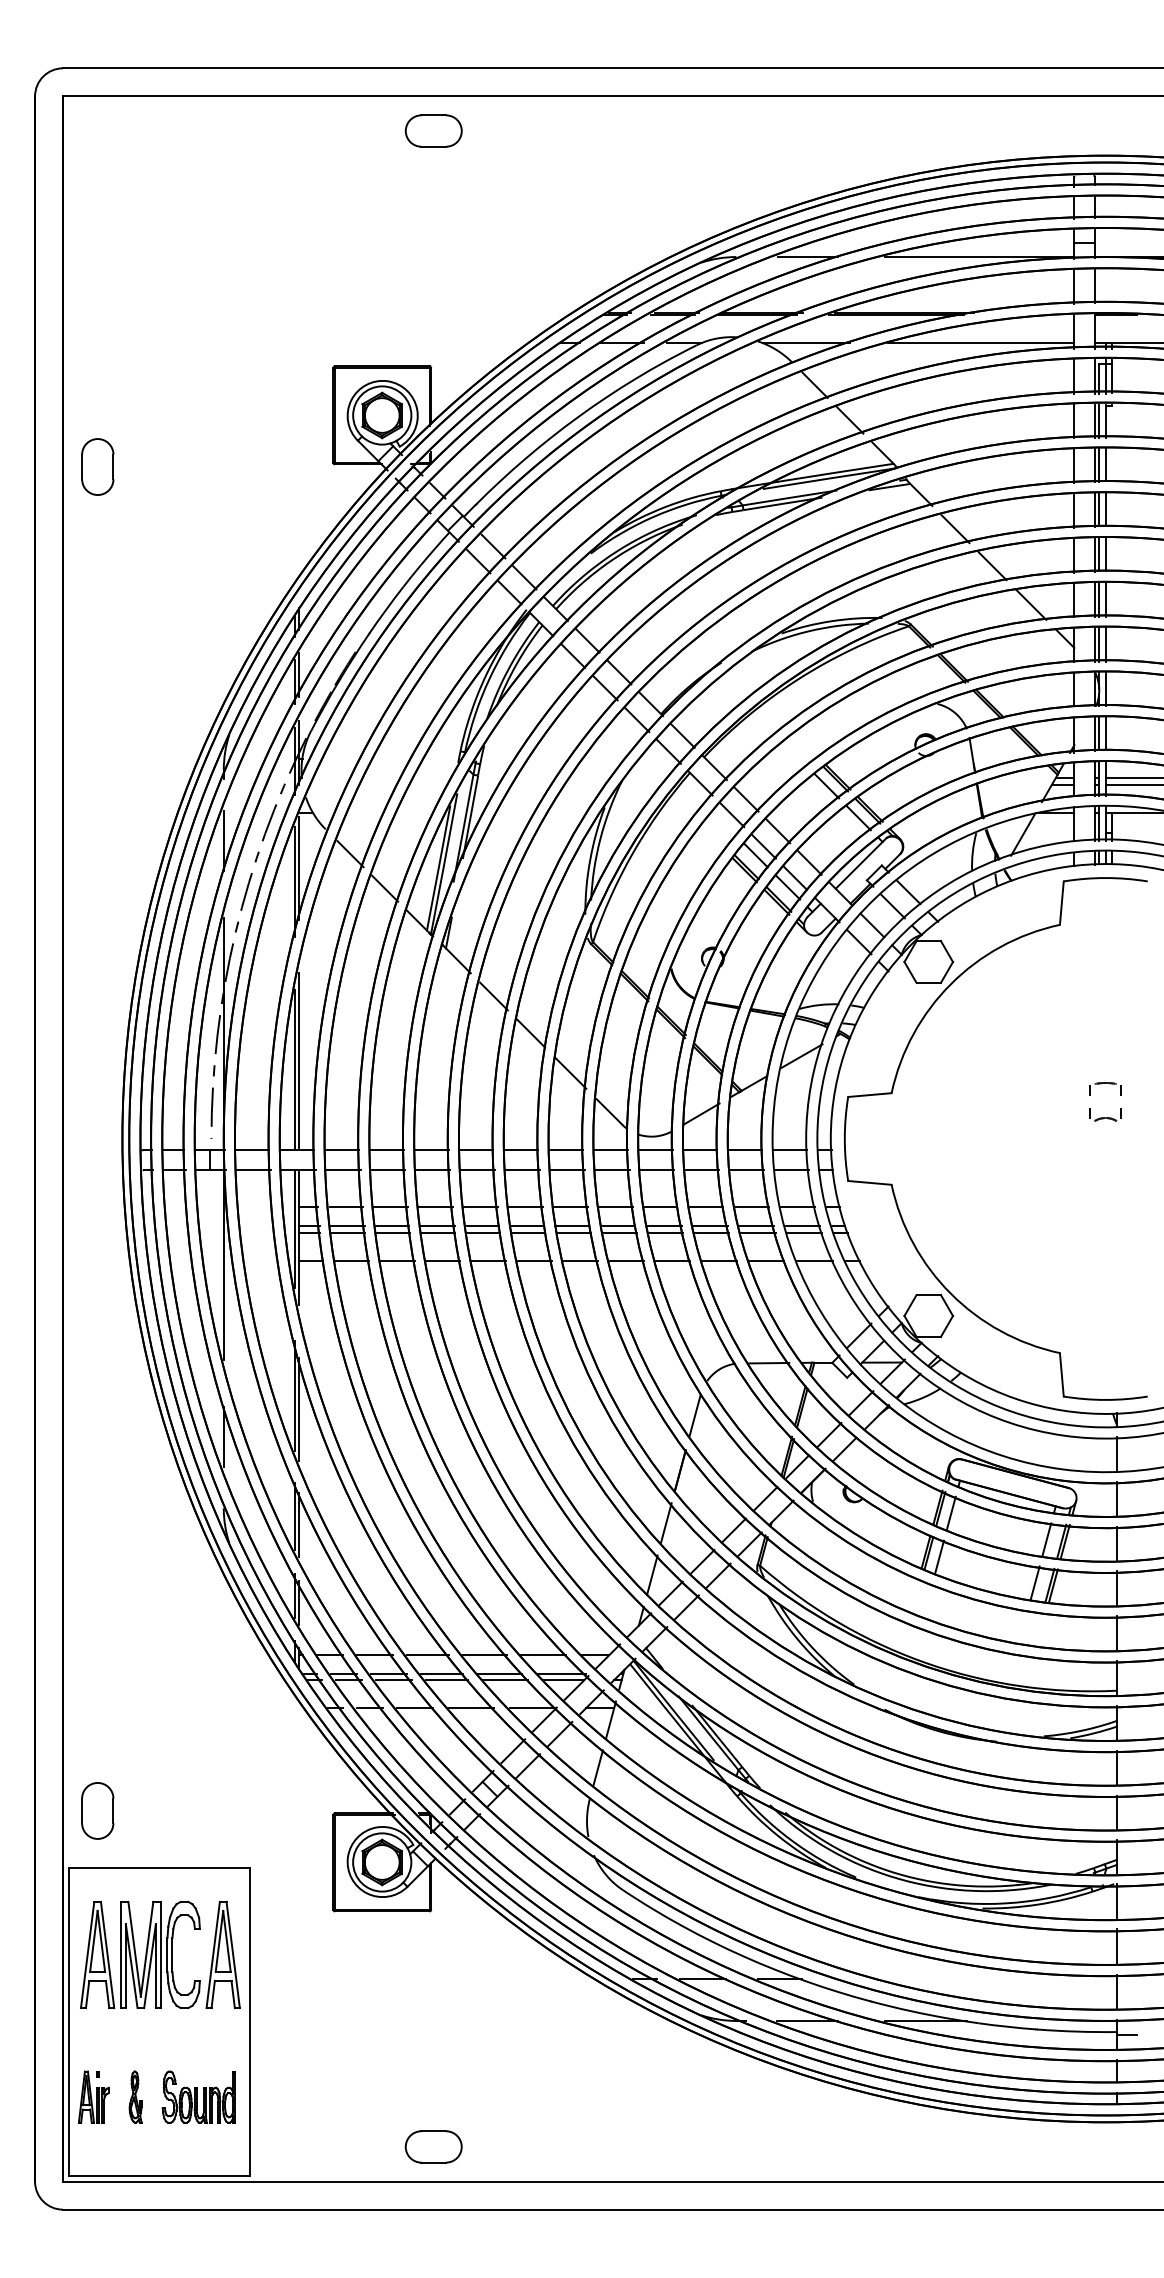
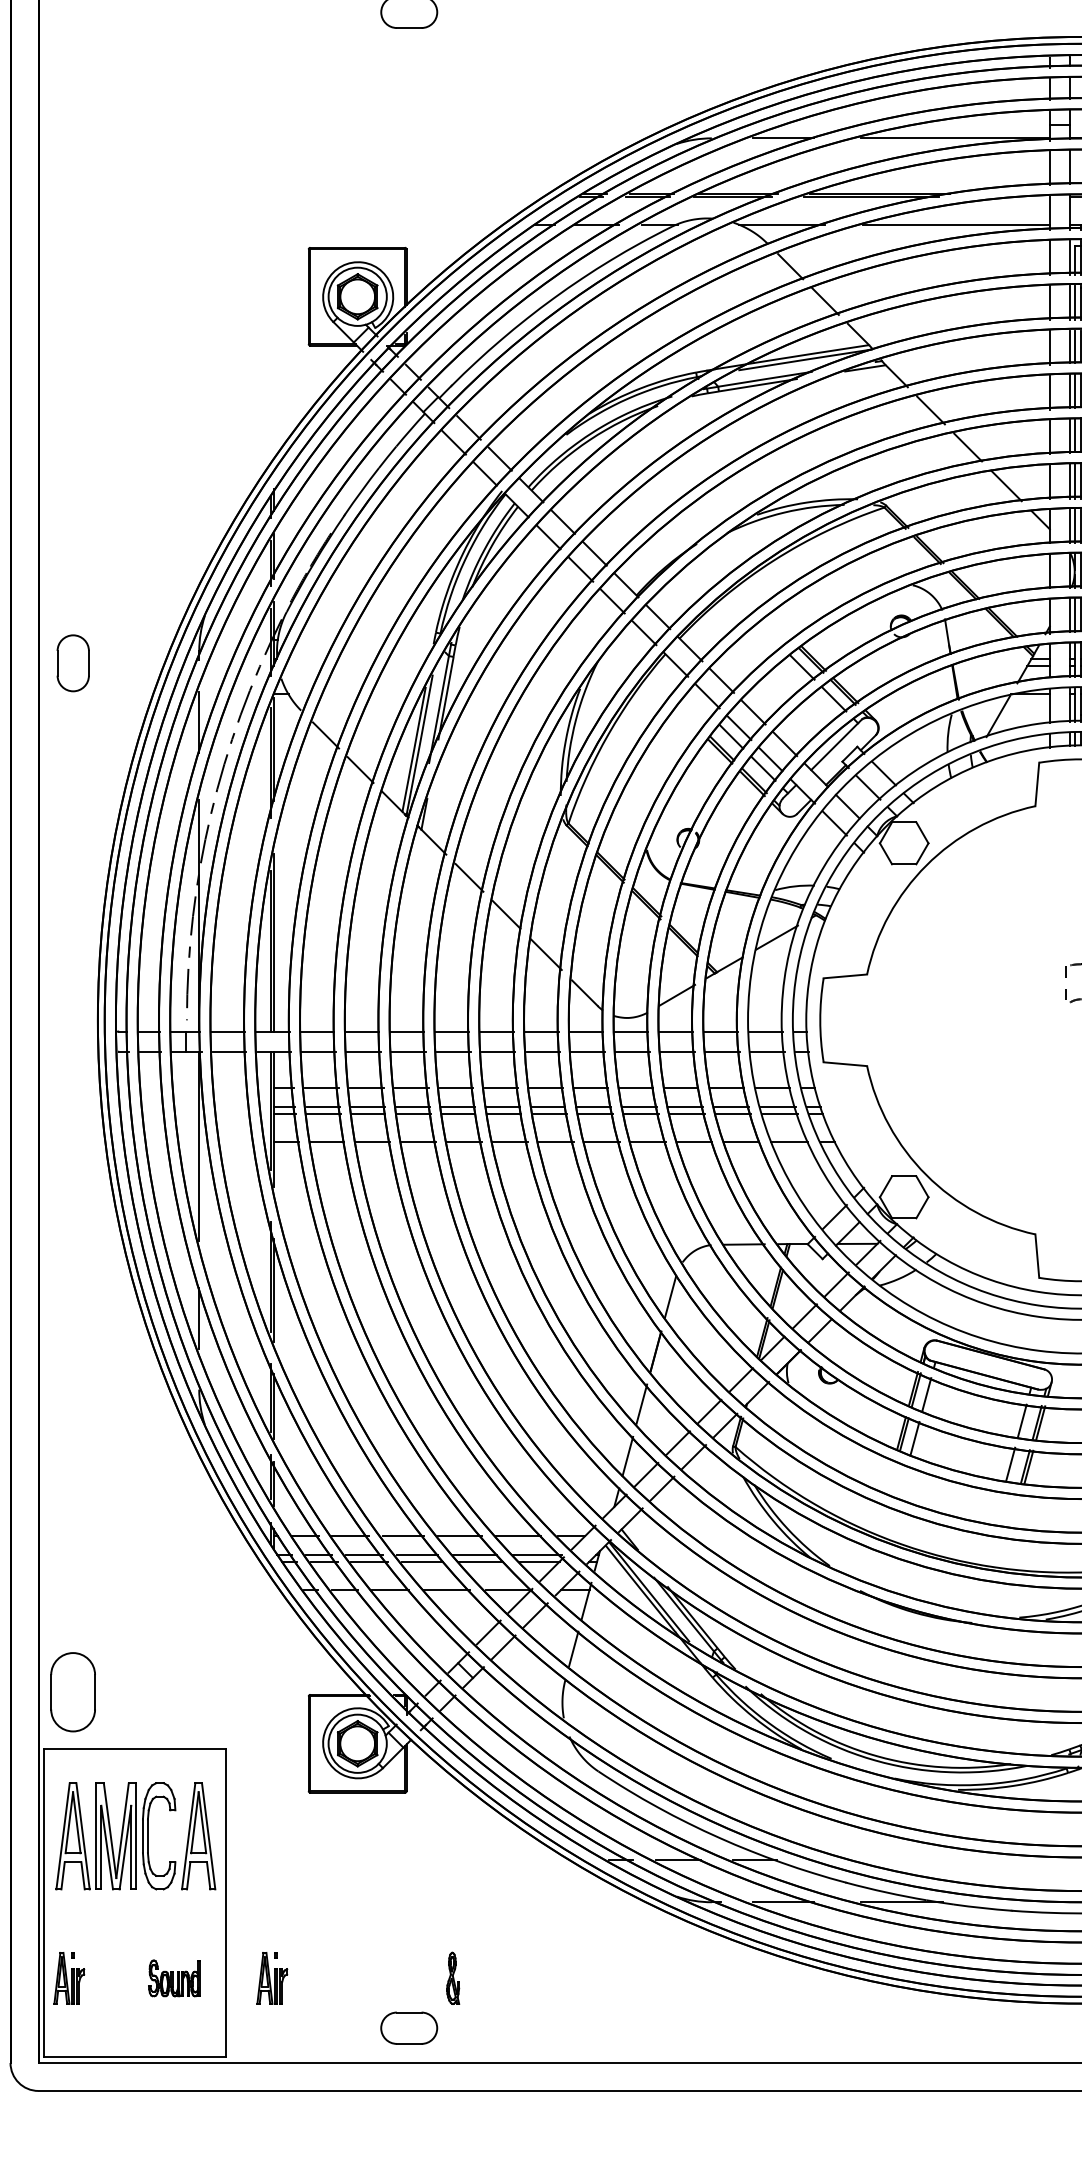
part: (97, 466) -> (72, 662), moved
part: (97, 1810) -> (72, 1691), size x1.4
part: (135, 2096) -> (452, 1977), moved
part: (198, 2096) -> (173, 1977), size x0.7
part: (296, 2096) -> (271, 1977), added

